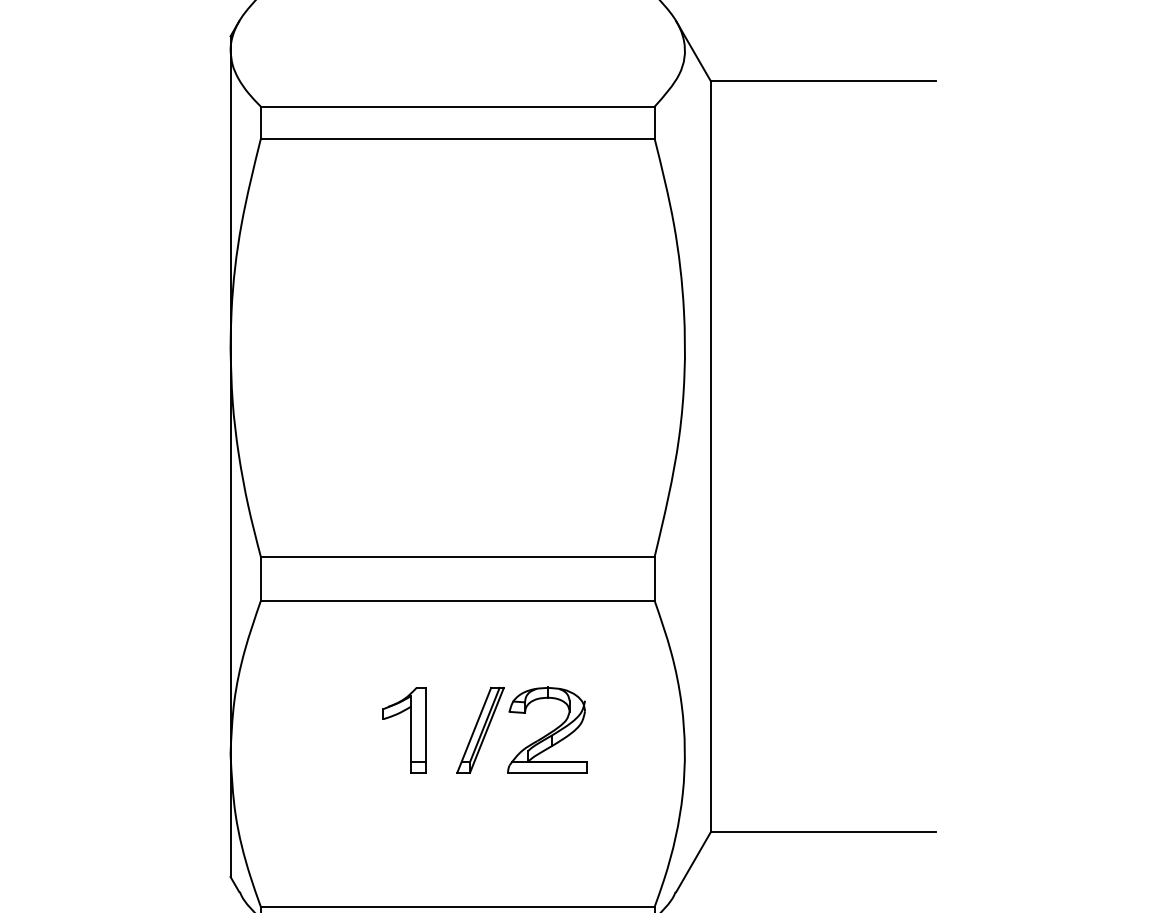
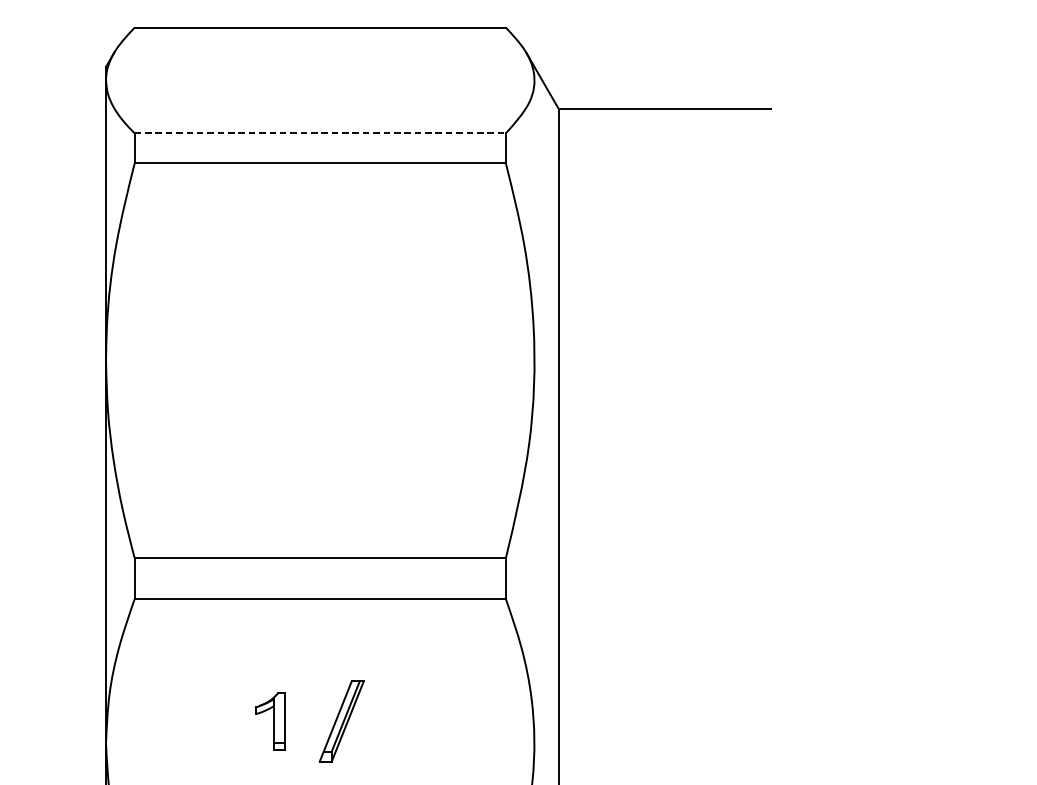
line: (457, 106) -> (320, 133), solid -> dashed
part: (547, 729) -> (404, 720), removed
part: (404, 730) -> (270, 721), size x0.7

